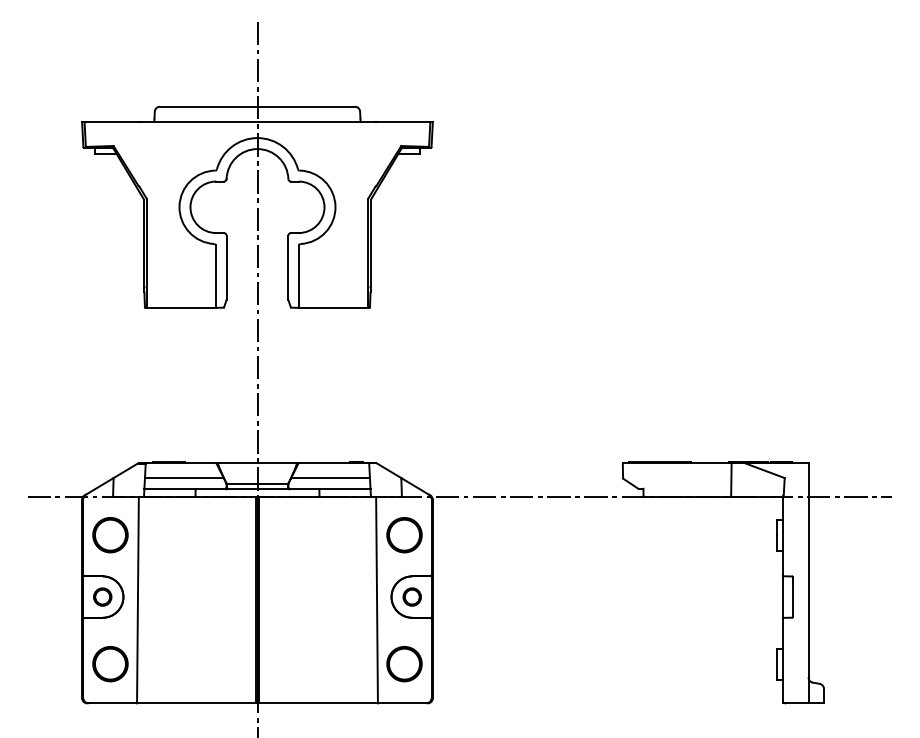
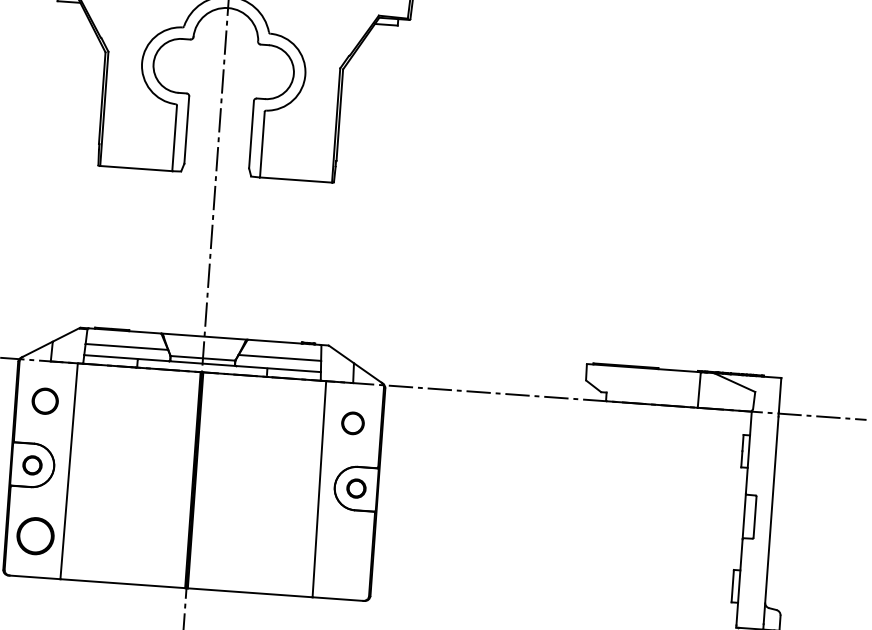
part: (110, 535) -> (45, 401), size x0.7
part: (404, 535) -> (352, 423), size x0.6
part: (404, 664) -> (343, 558), removed

